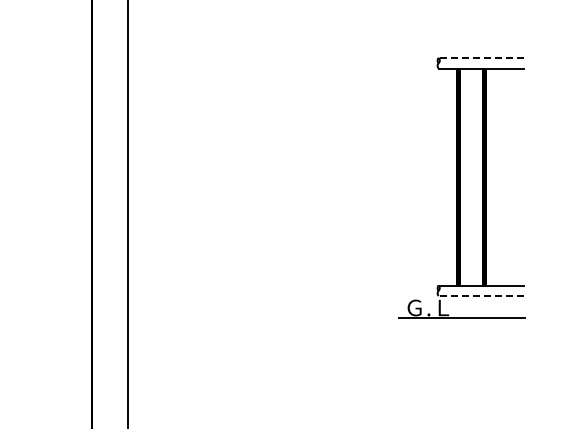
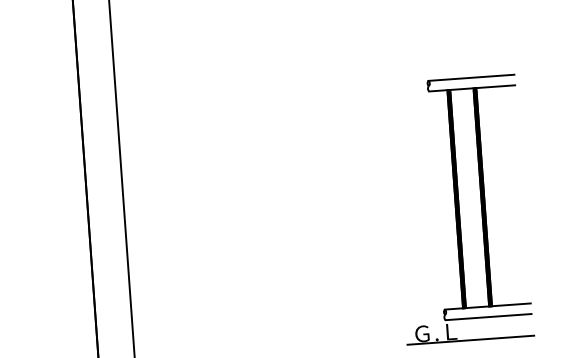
line: (481, 57) -> (471, 77), dashed -> solid
line: (481, 296) -> (488, 317), dashed -> solid

